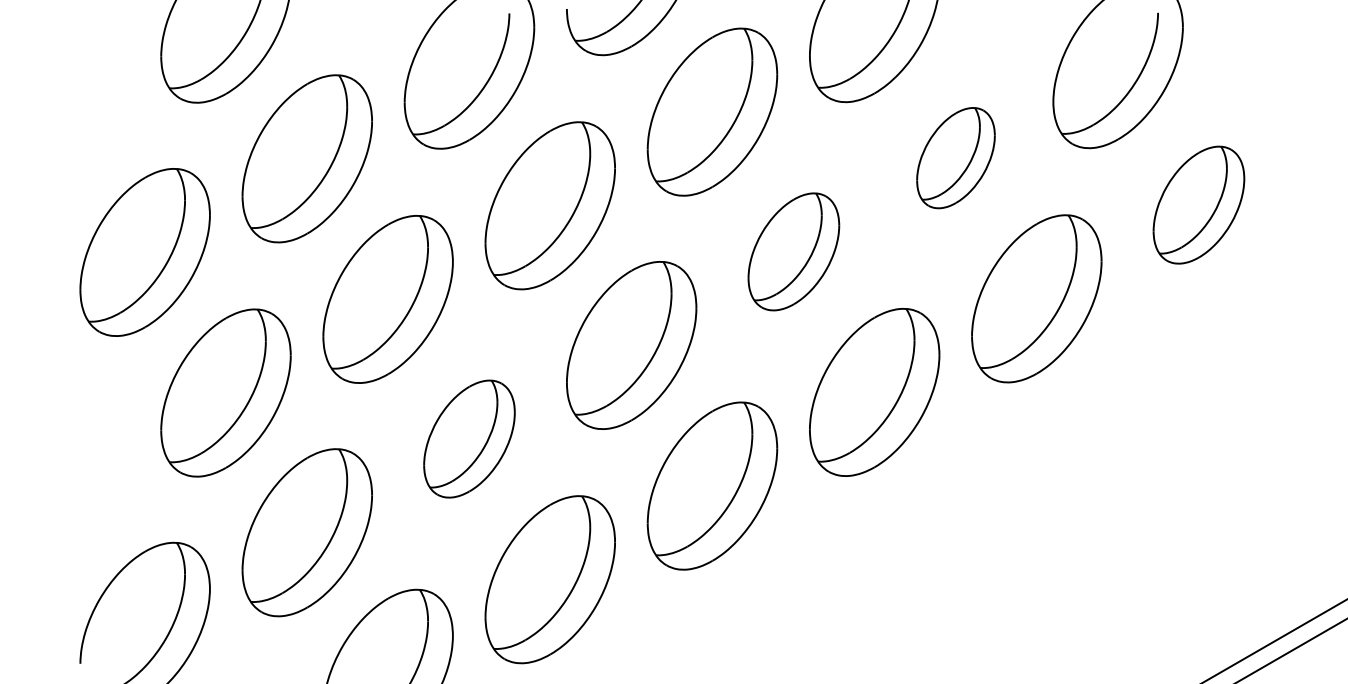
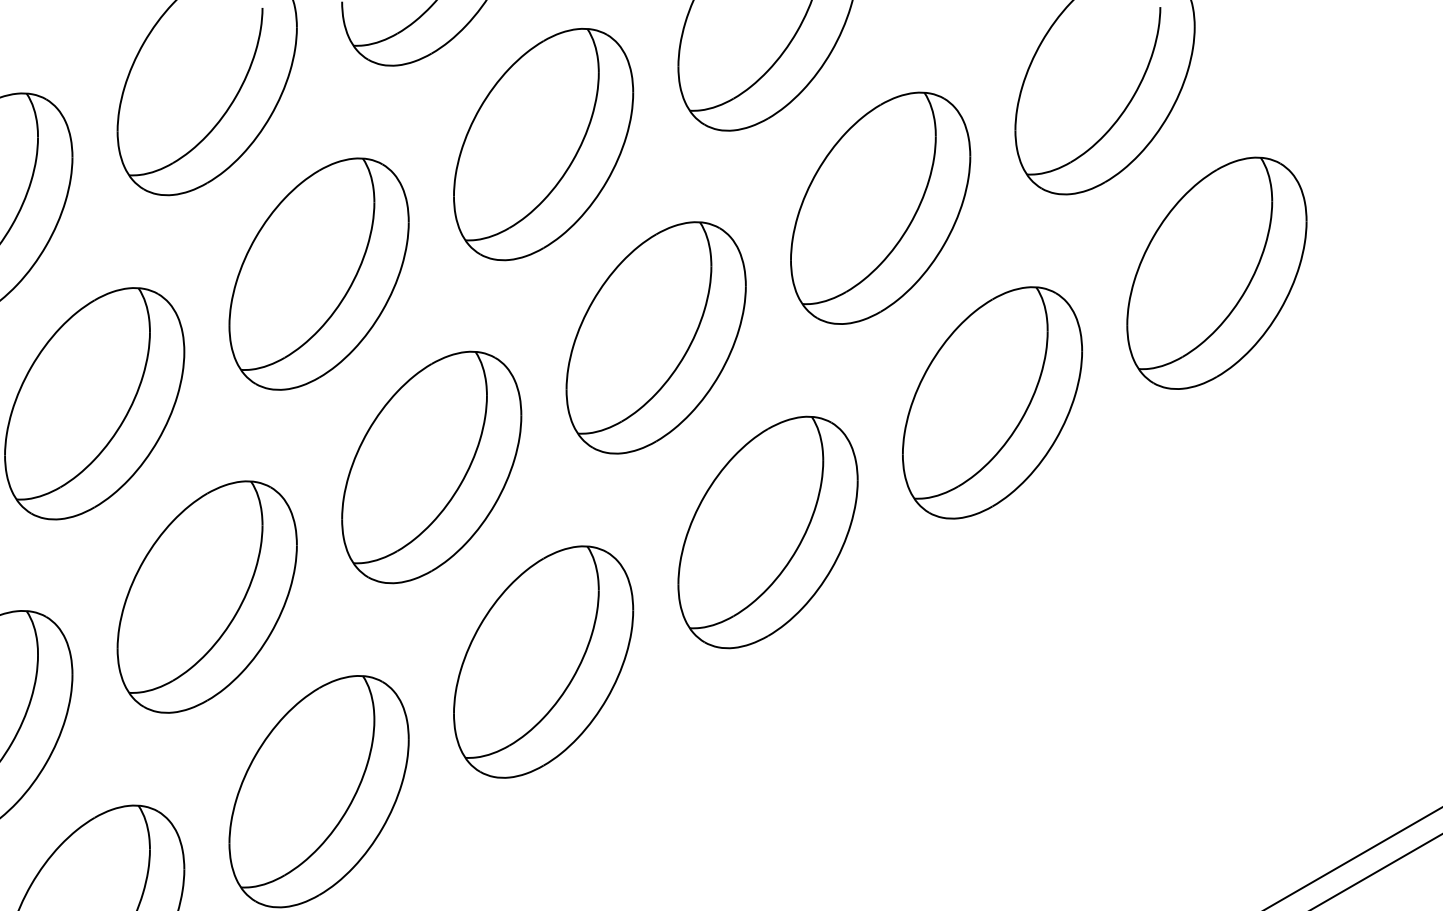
part: (955, 157) -> (879, 207), size x1.67
part: (1198, 204) -> (1216, 272), size x1.43
part: (793, 251) -> (655, 337), size x1.43
part: (469, 438) -> (207, 596), size x1.43

